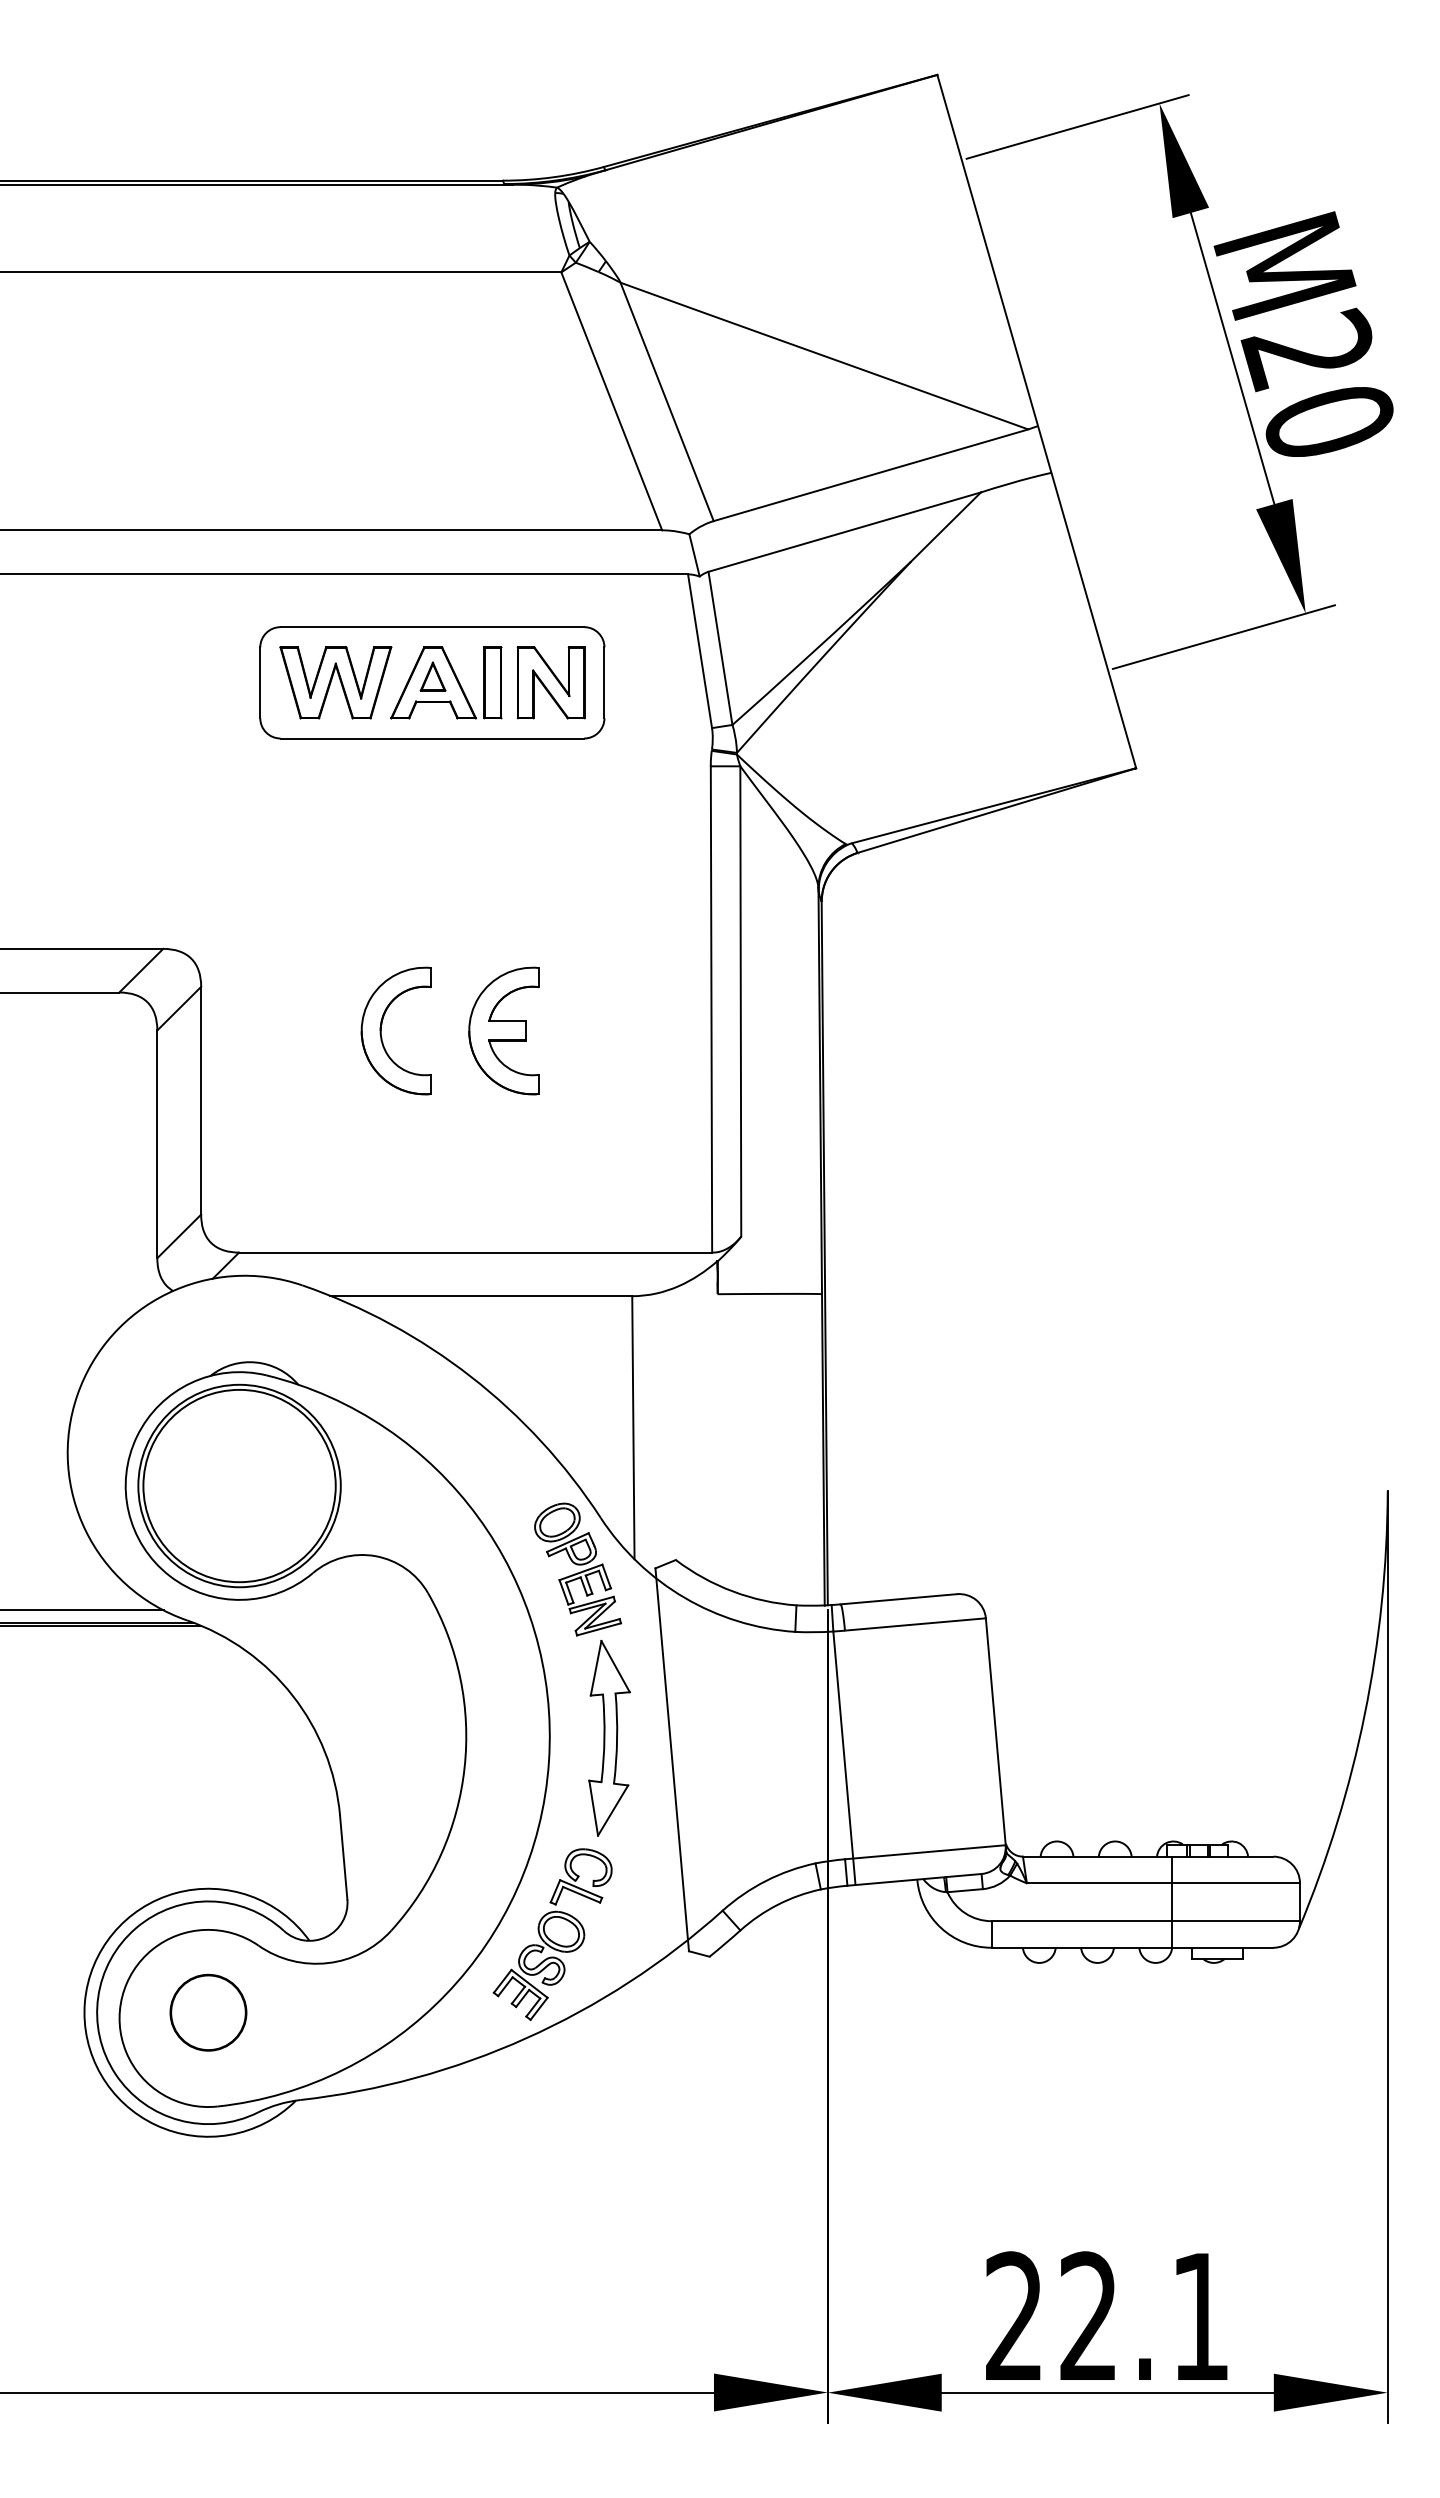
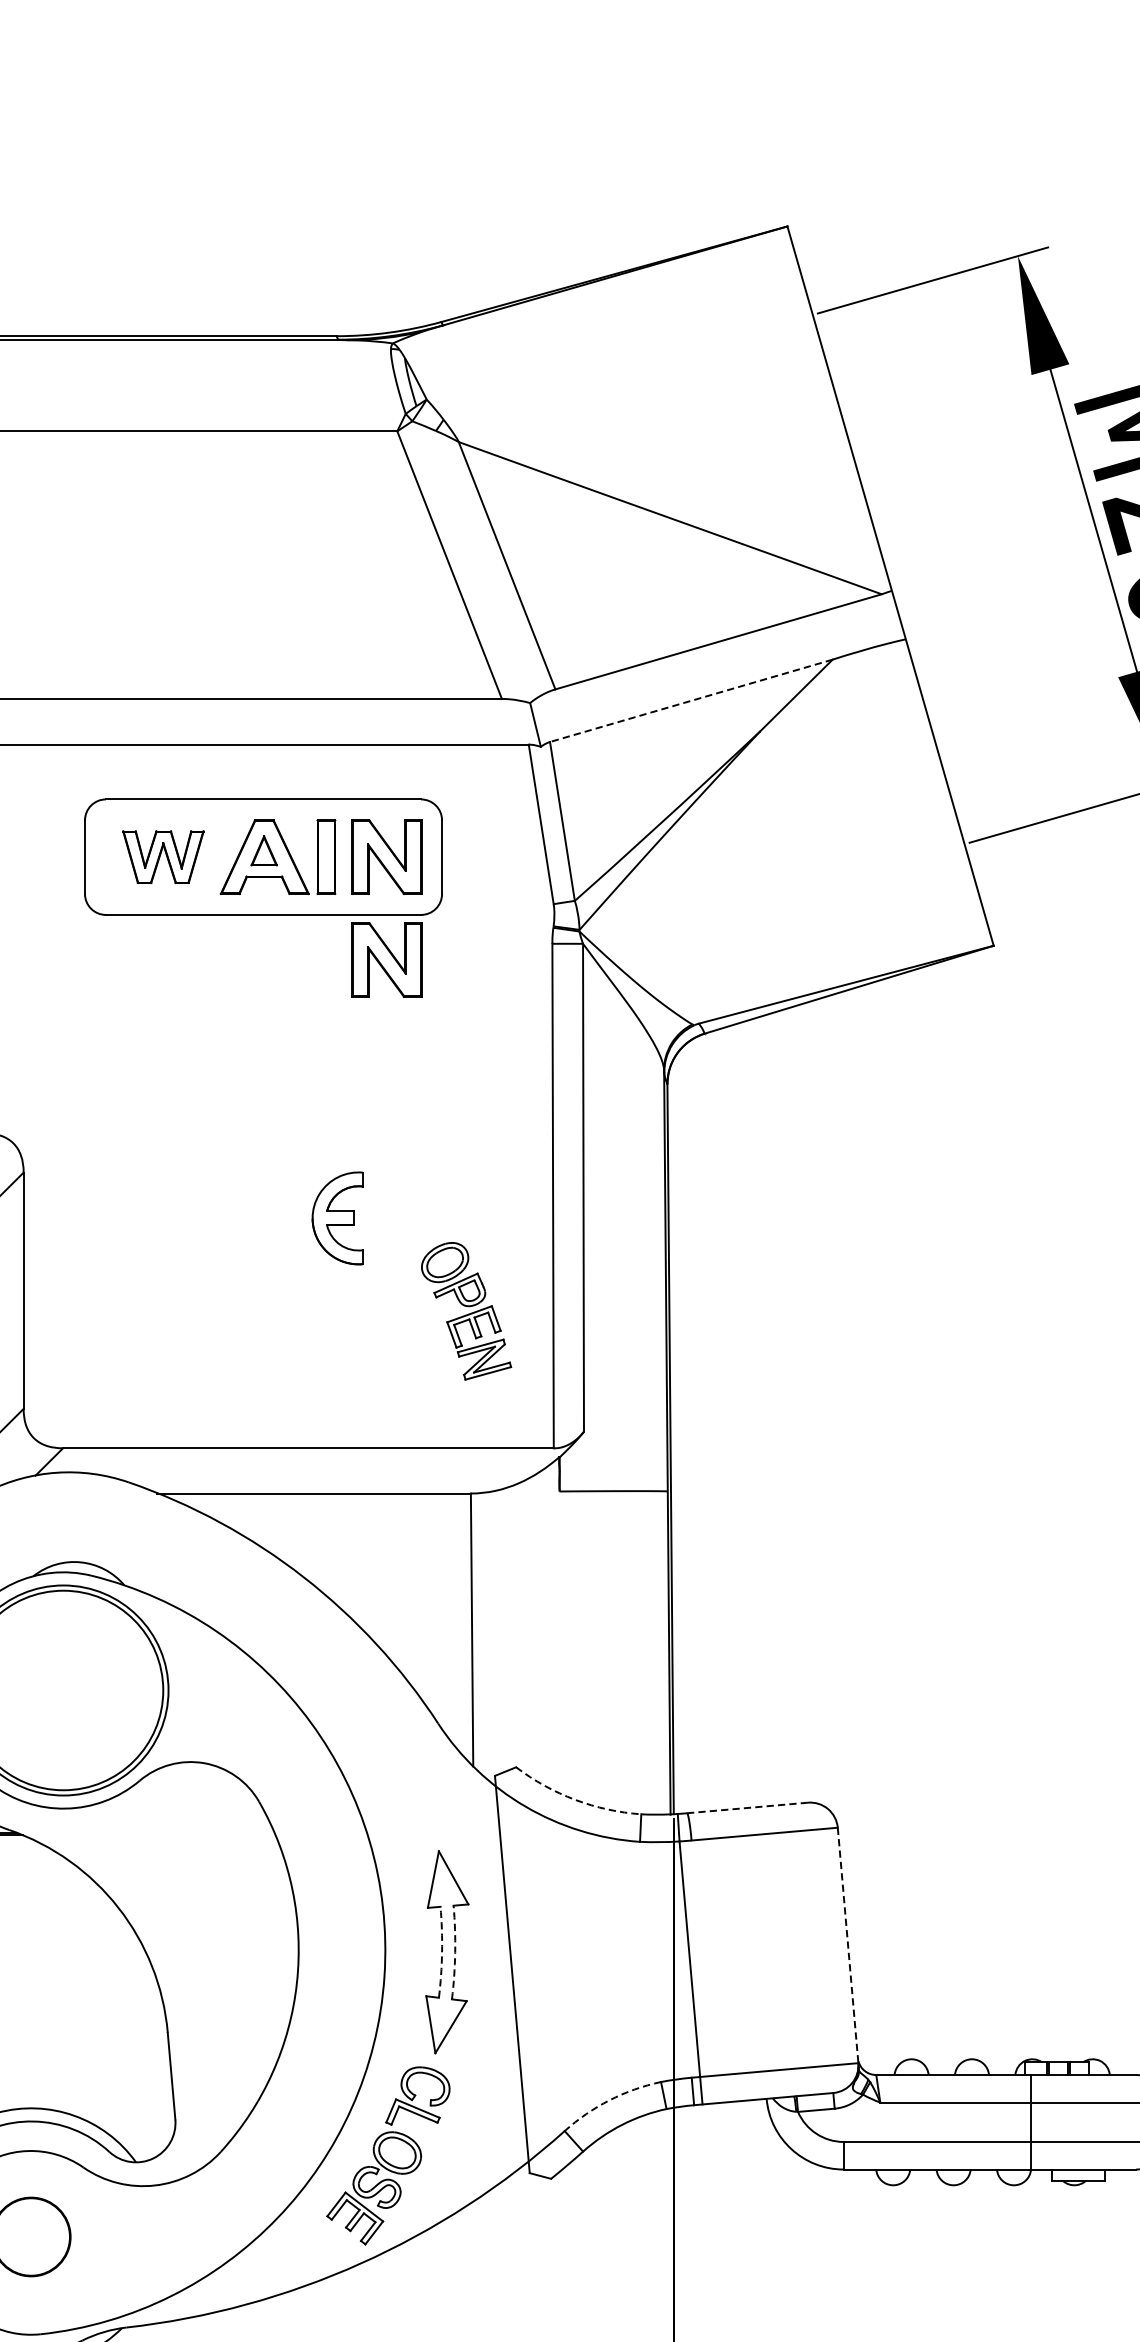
line: (844, 532) -> (691, 701), solid -> dashed
part: (335, 682) -> (163, 856), size x0.7
part: (550, 781) -> (386, 959), added
part: (381, 1030) -> (210, 1217), removed
part: (503, 1030) -> (337, 1217), size x0.7
part: (577, 1569) -> (465, 1311), moved
arc: (732, 1591) -> (574, 1799), solid -> dashed
line: (898, 1599) -> (747, 1808), solid -> dashed
line: (996, 1735) -> (848, 1949), solid -> dashed
arc: (604, 1738) -> (442, 1952), solid -> dashed
arc: (617, 1738) -> (455, 1952), solid -> dashed
arc: (766, 1880) -> (610, 2099), solid -> dashed

